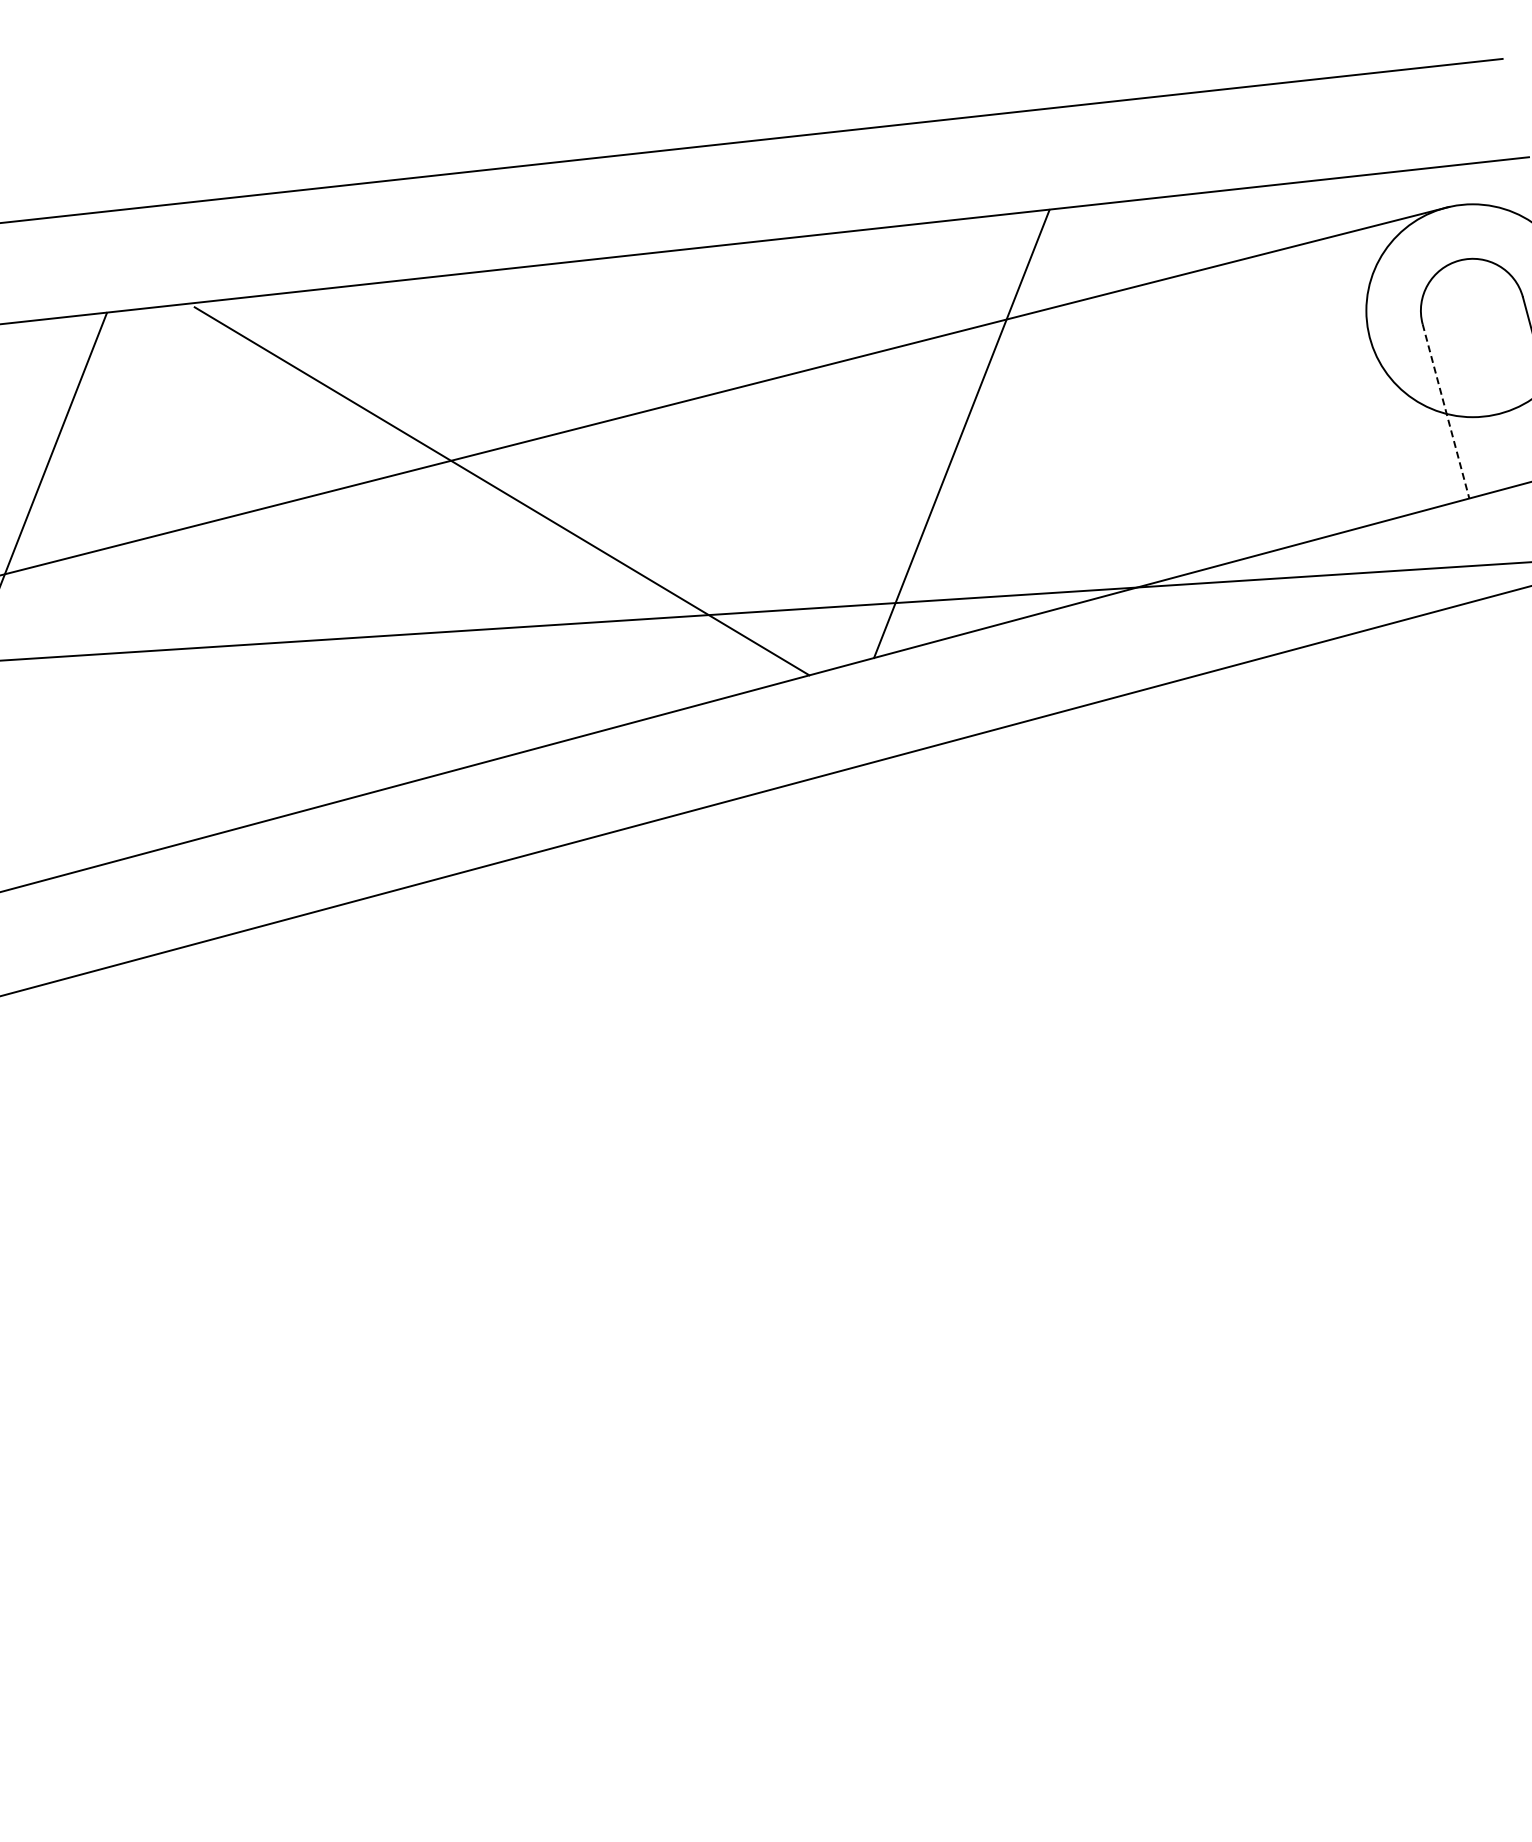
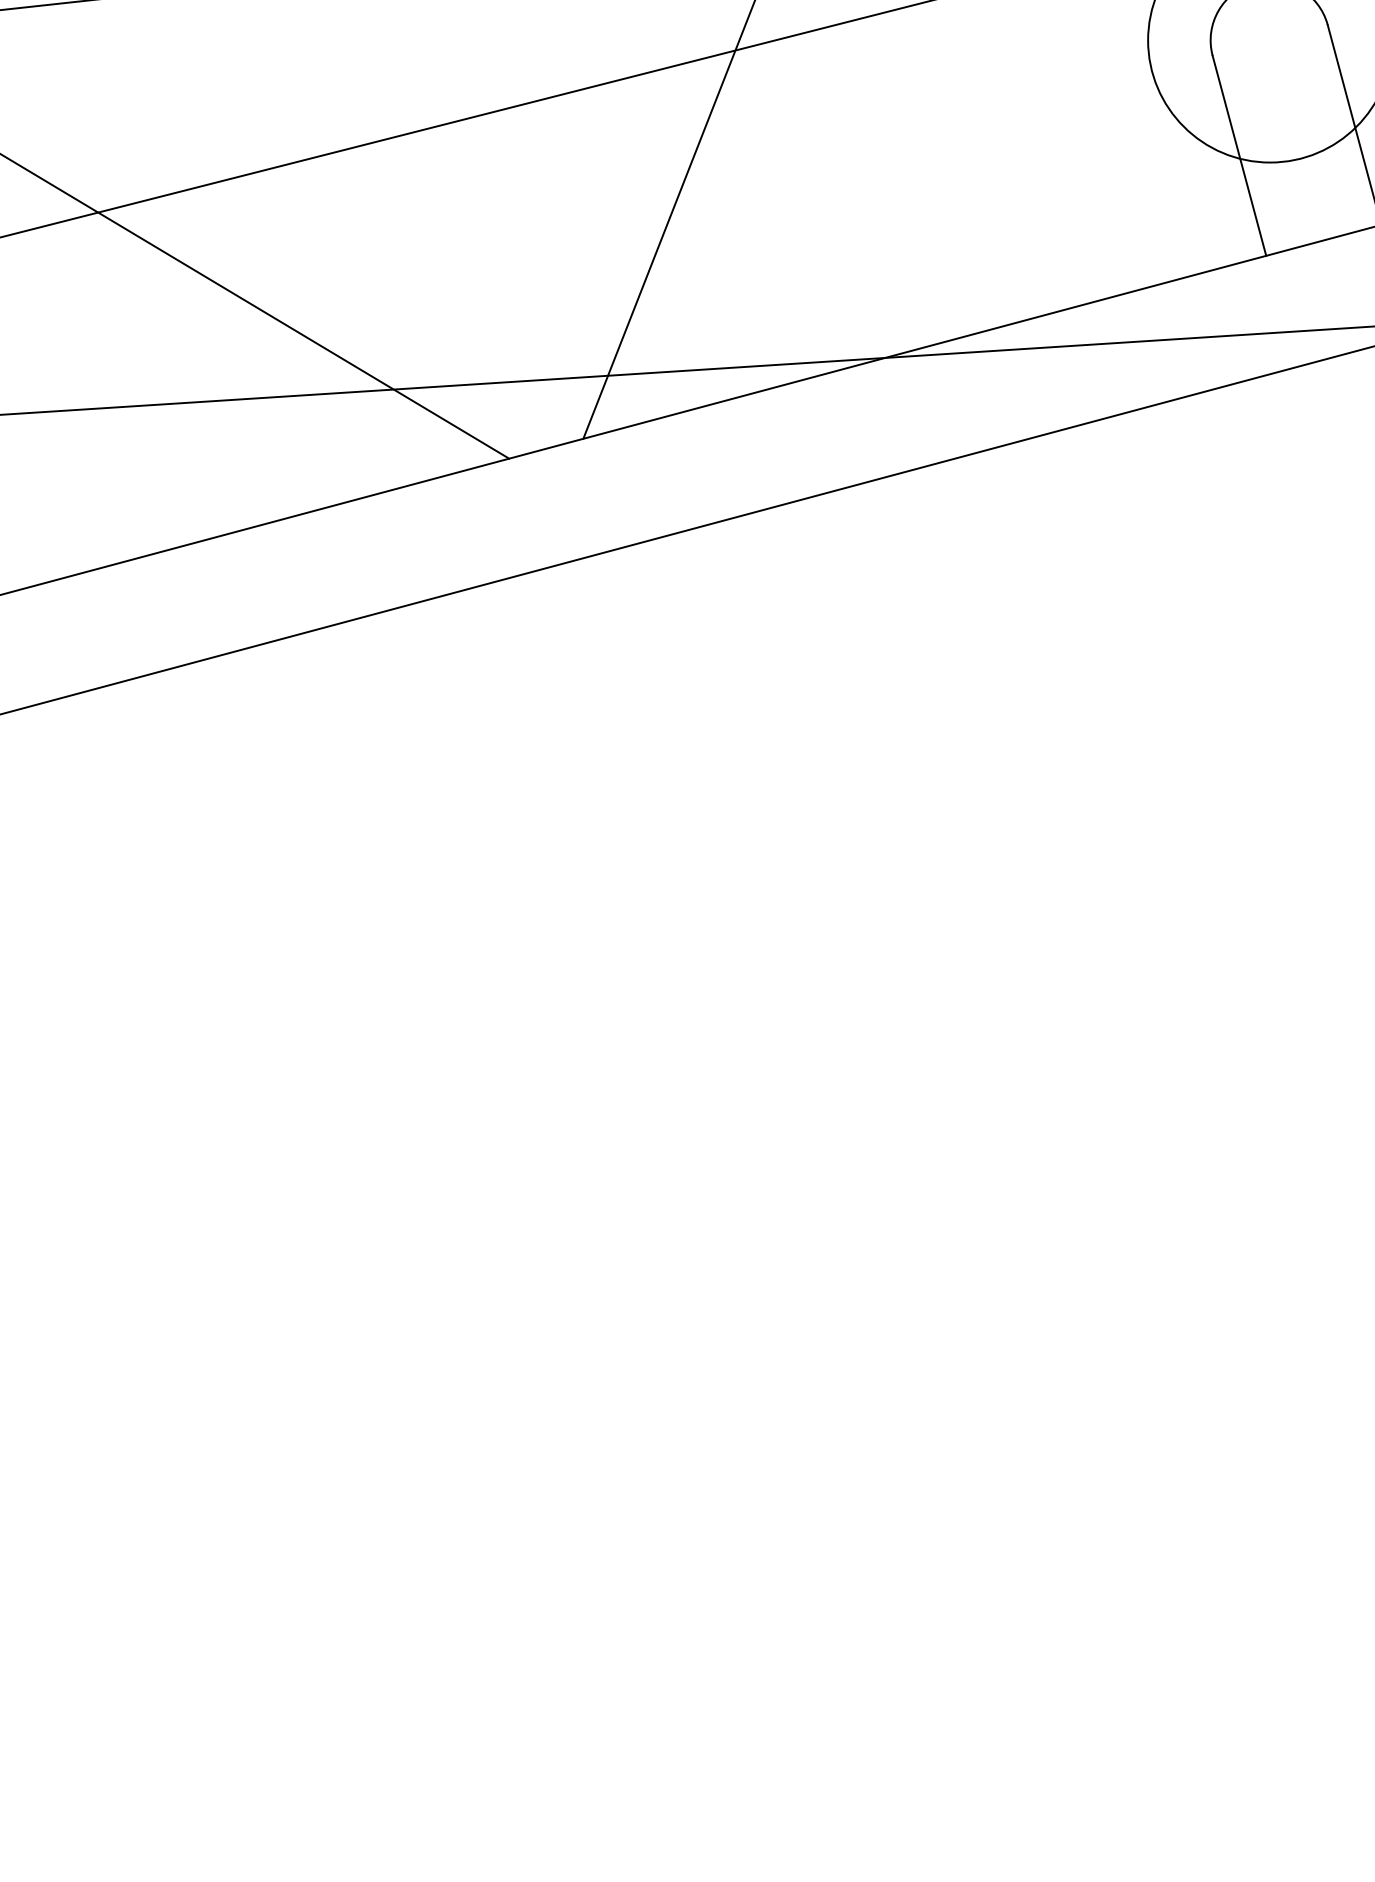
line: (1446, 411) -> (1240, 156), dashed -> solid

